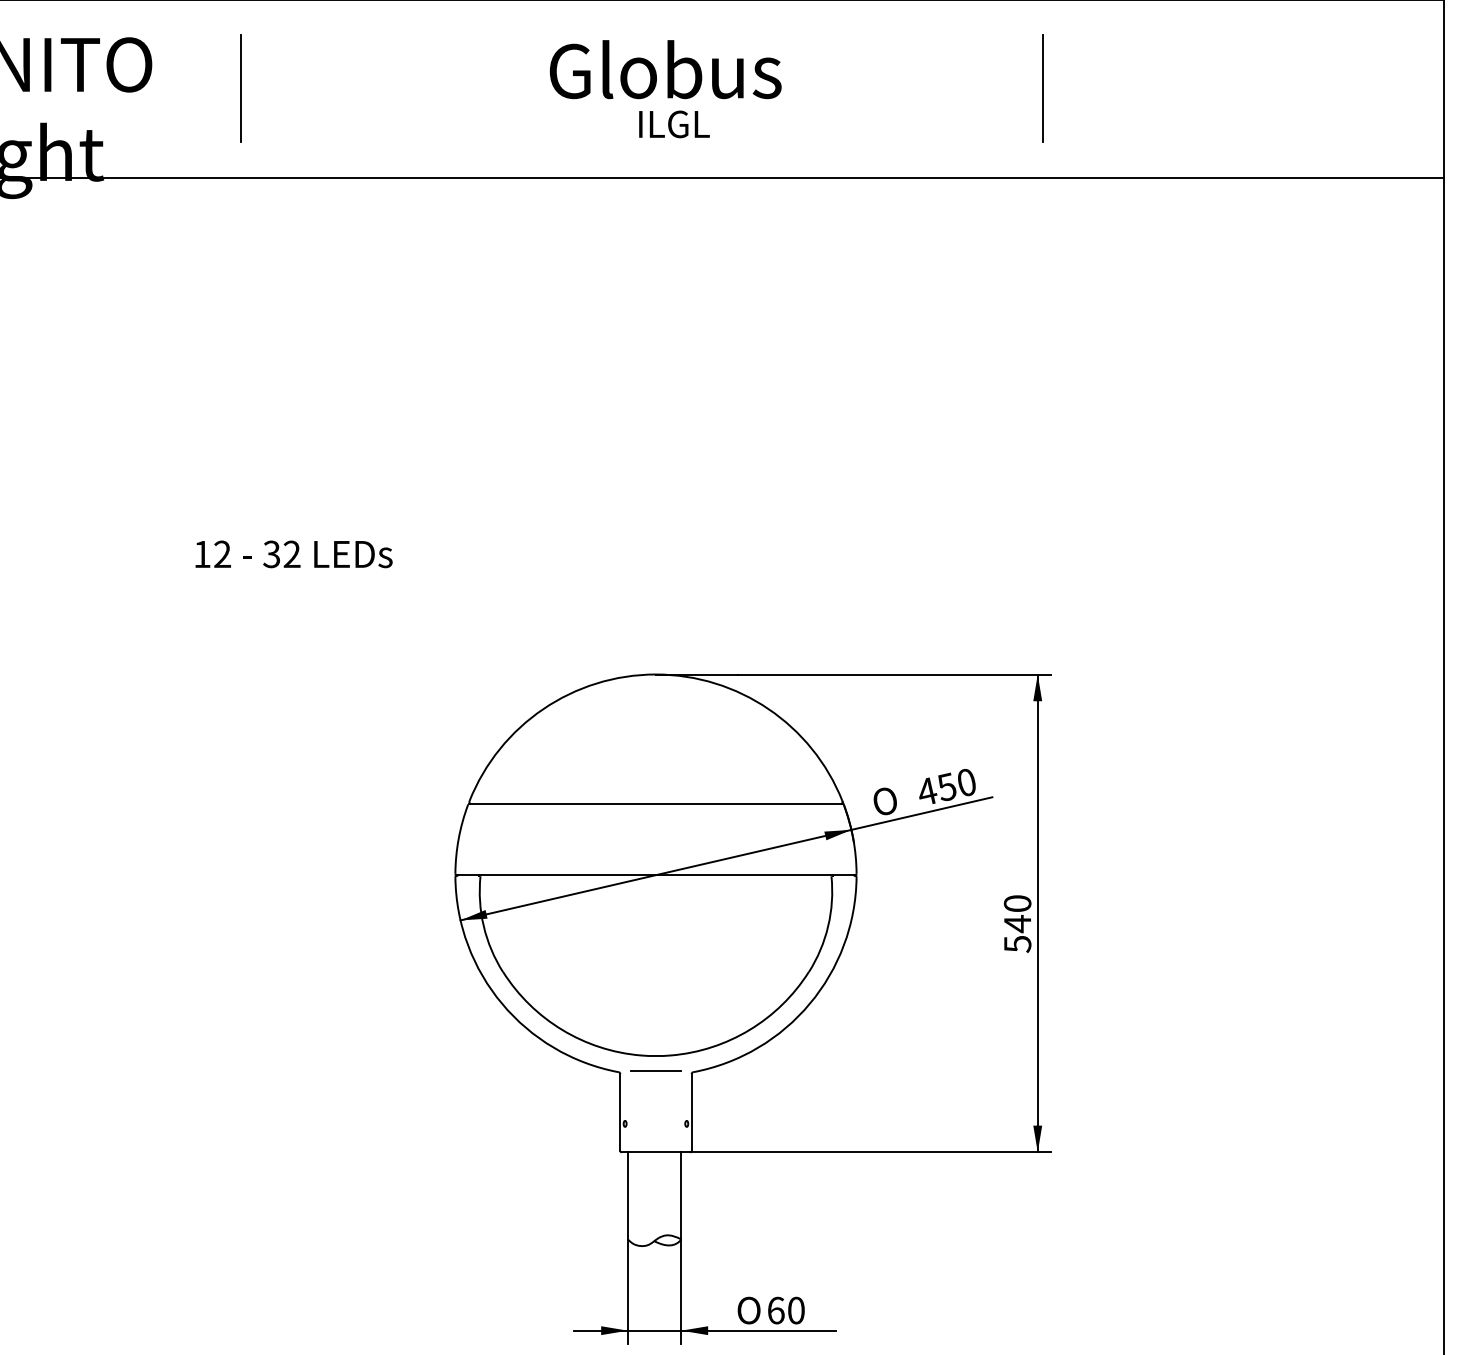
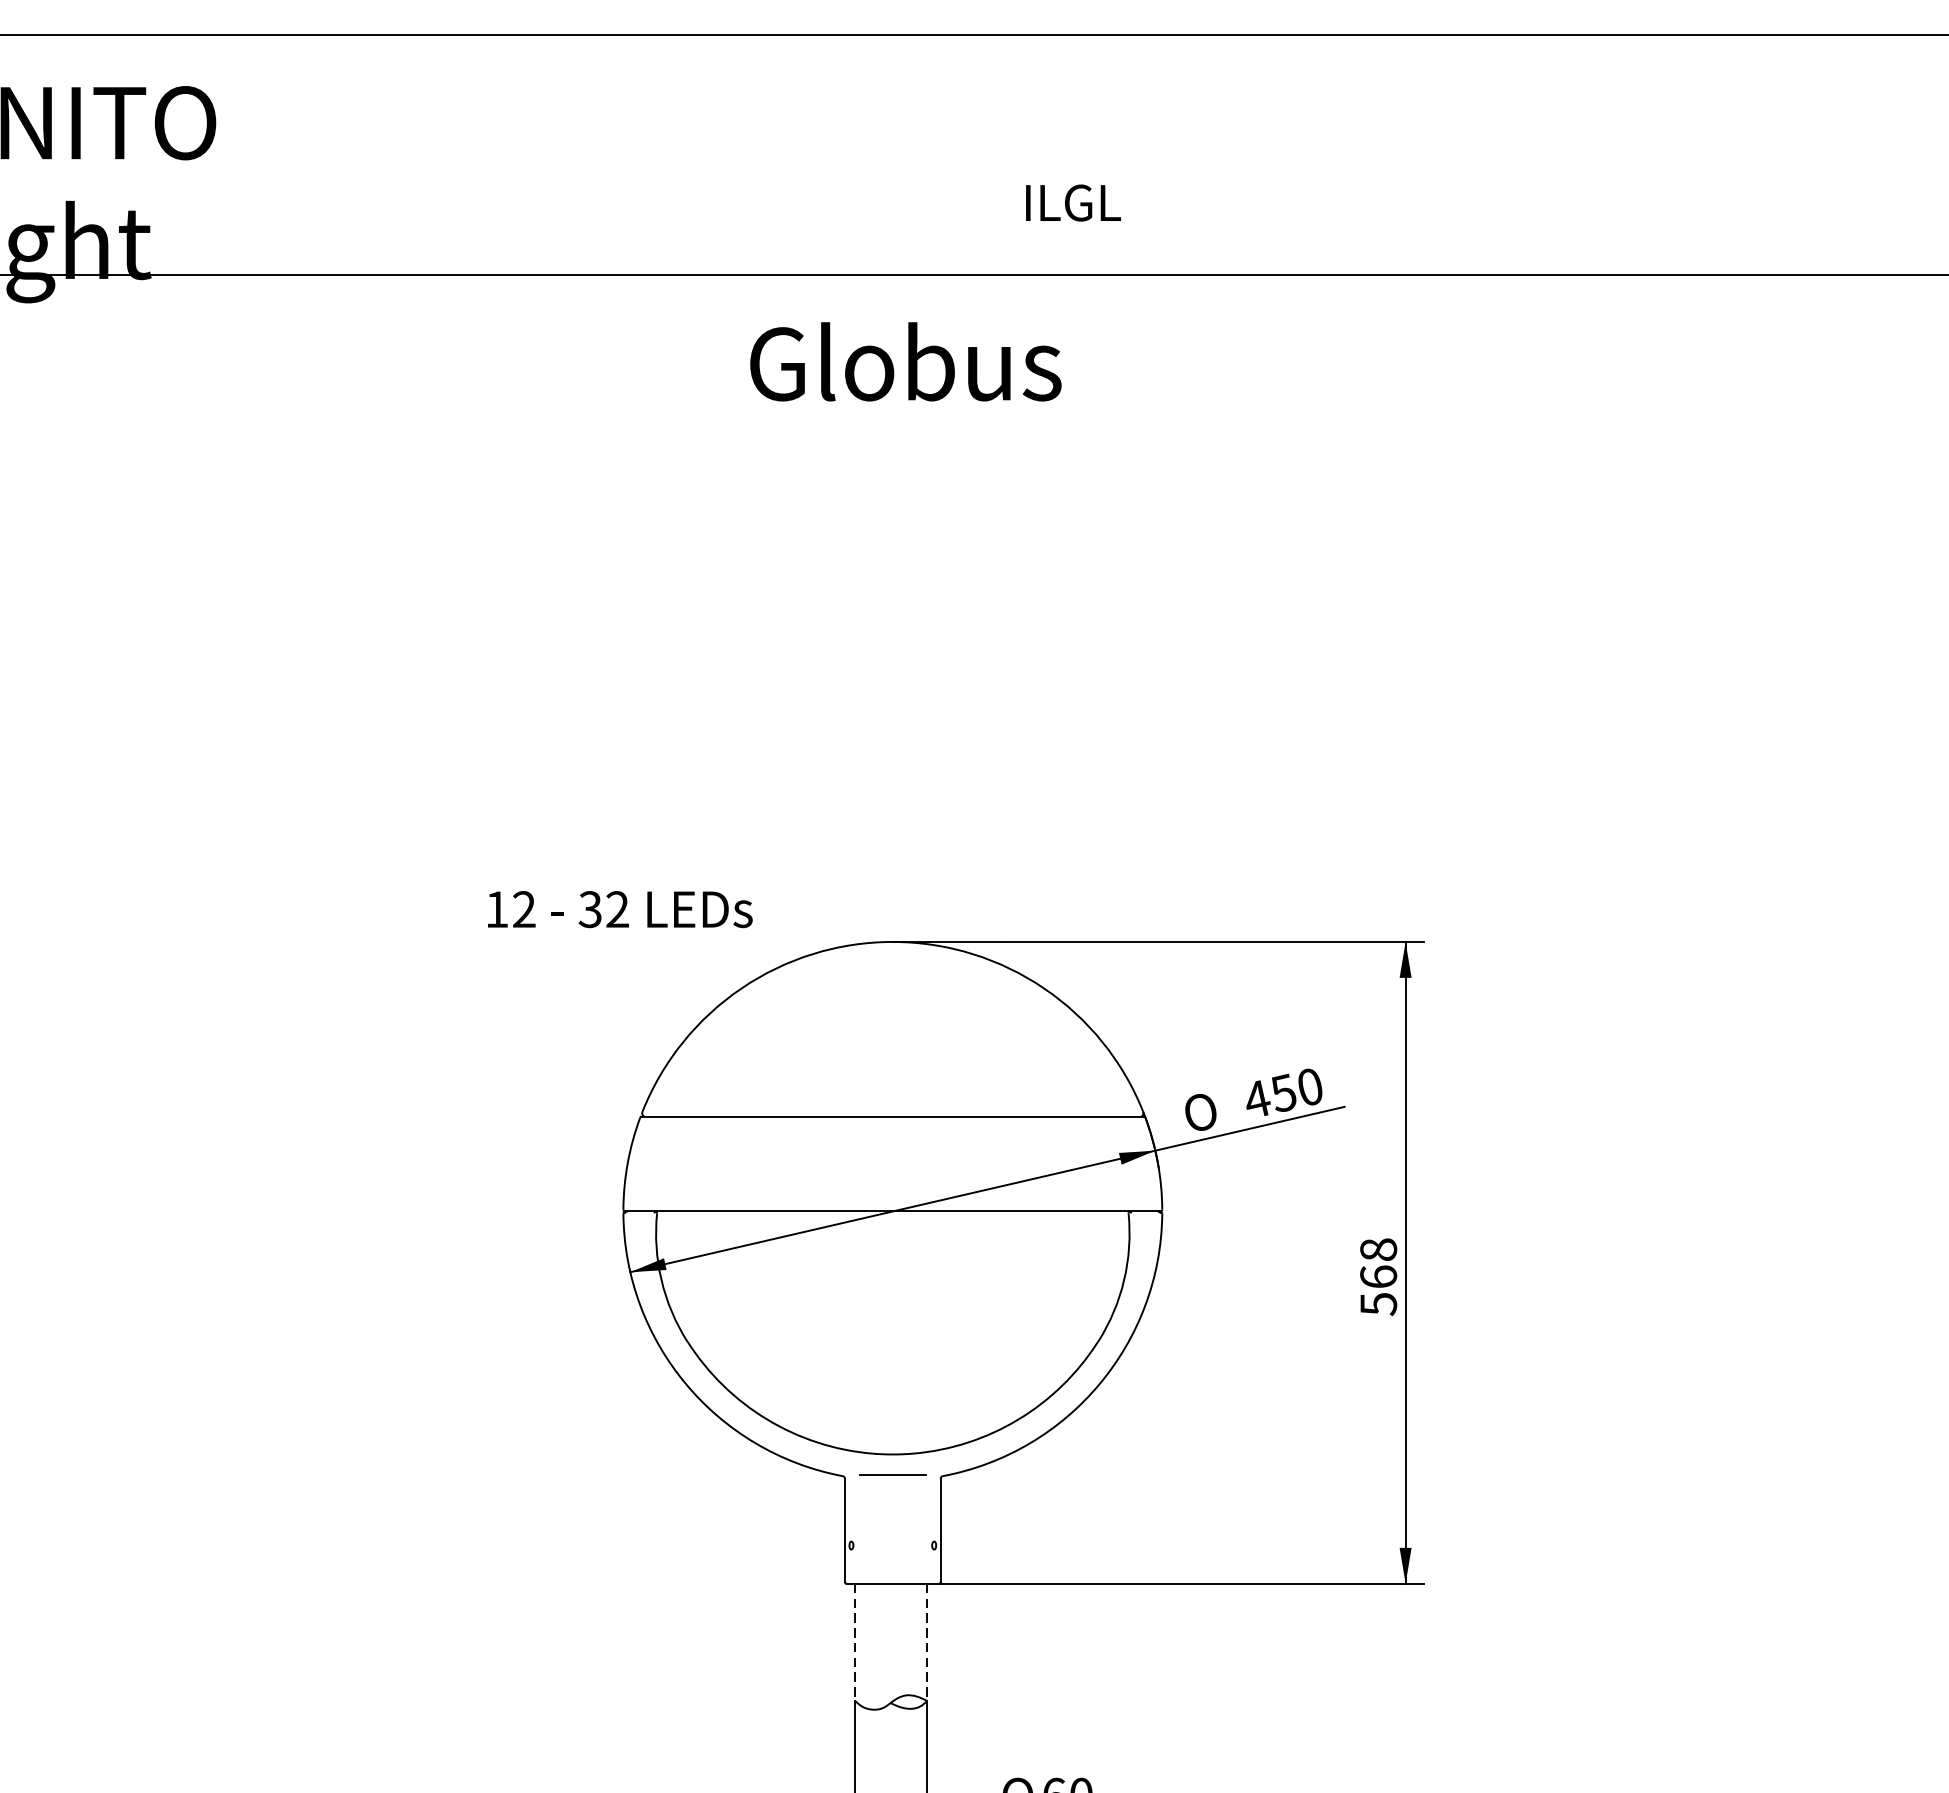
text: (665, 69) -> (905, 361), moved
line: (240, 88) -> (334, 154), removed
line: (1043, 88) -> (1413, 154), removed
text: (674, 124) -> (1073, 203), moved
text: (293, 554) -> (619, 909), moved
text: (1017, 914) -> (1378, 1264), 540 -> 568
line: (627, 1195) -> (854, 1641), solid -> dashed
line: (681, 1195) -> (927, 1641), solid -> dashed

